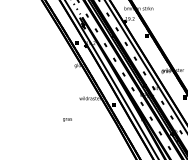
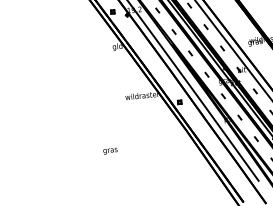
text: (67, 119) -> (110, 150), moved

